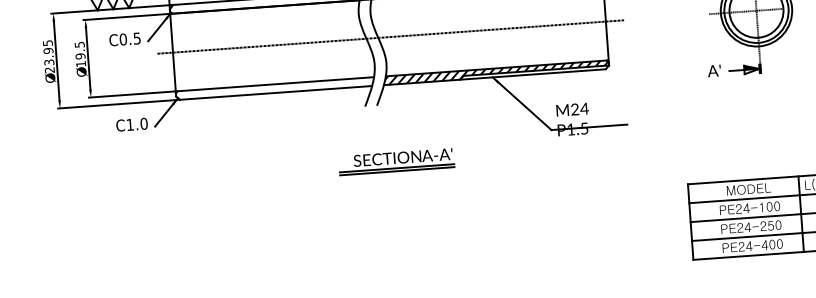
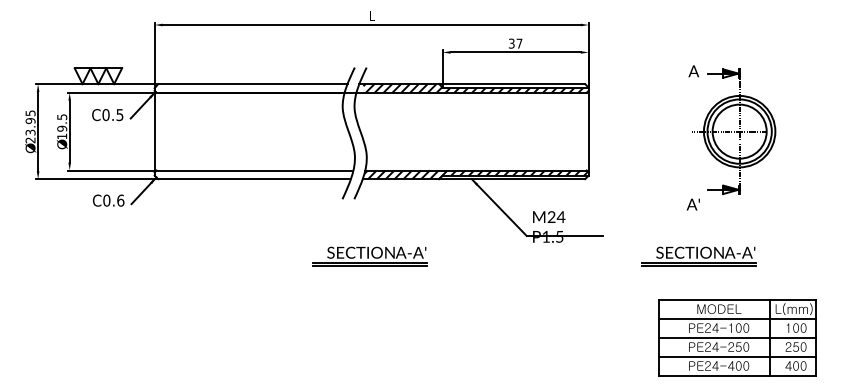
line: (390, 36) -> (372, 131), removed
text: (713, 70) -> (692, 204), moved
text: (136, 124) -> (113, 200), C1.0 -> C0.6
part: (724, 138) -> (698, 256), added

